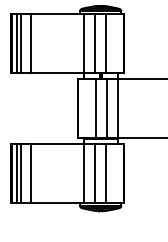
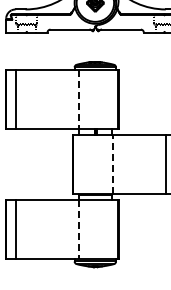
line: (16, 42) -> (11, 98), removed
line: (30, 42) -> (25, 98), removed
line: (95, 42) -> (90, 98), removed
line: (105, 42) -> (100, 98), removed
line: (83, 43) -> (78, 99), solid -> dashed
line: (95, 108) -> (90, 164), removed
line: (106, 108) -> (101, 164), removed
line: (117, 108) -> (112, 164), solid -> dashed
line: (16, 173) -> (11, 229), removed
line: (30, 173) -> (25, 229), removed
line: (83, 173) -> (78, 229), solid -> dashed
line: (95, 173) -> (90, 229), removed
line: (105, 173) -> (100, 229), removed

